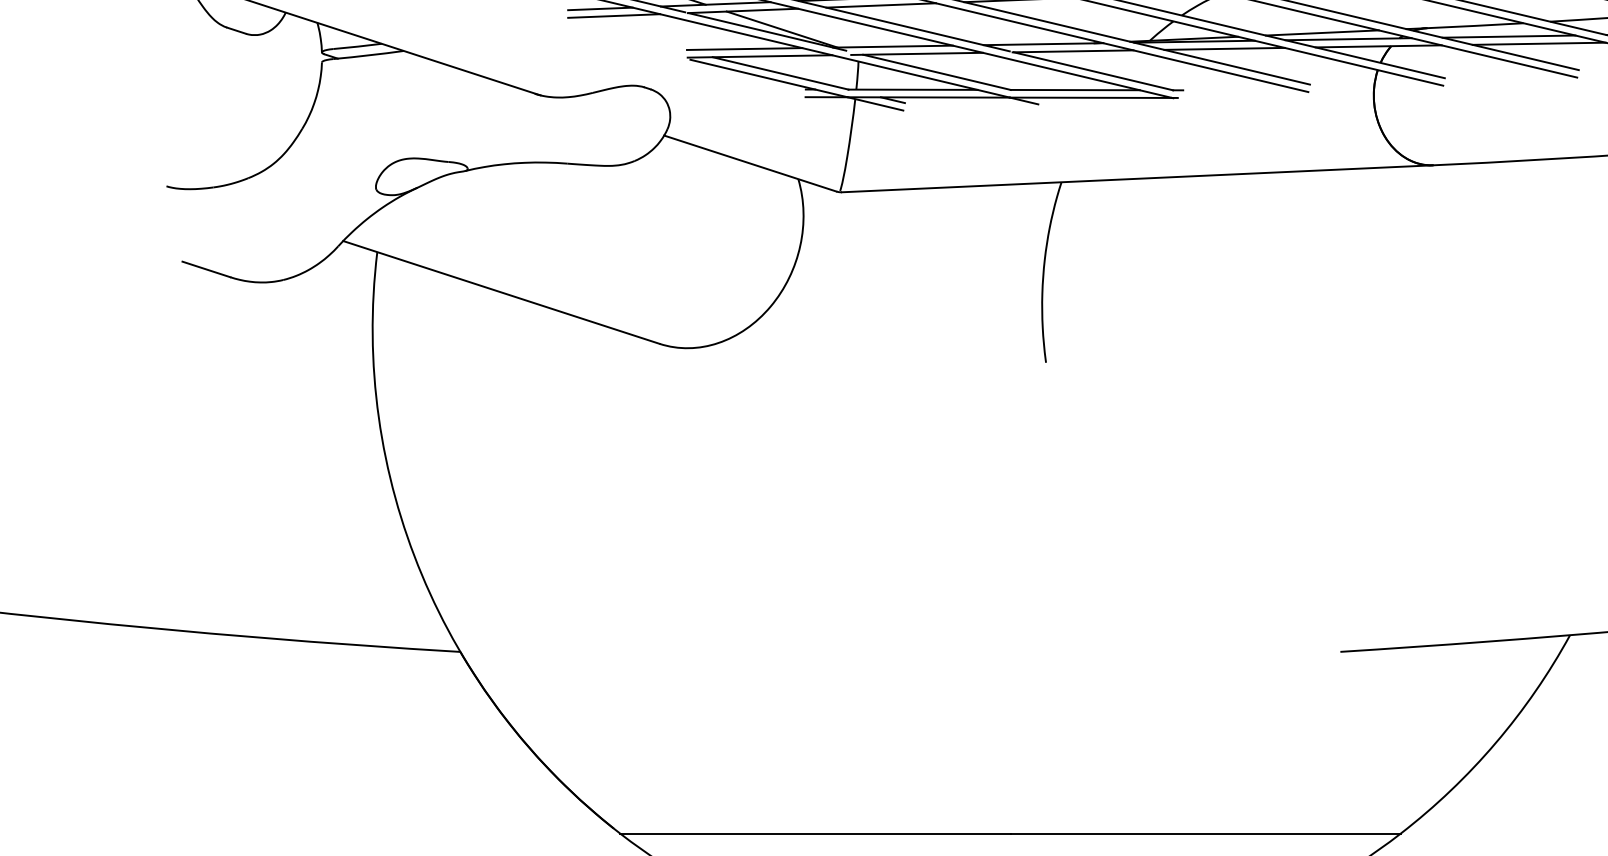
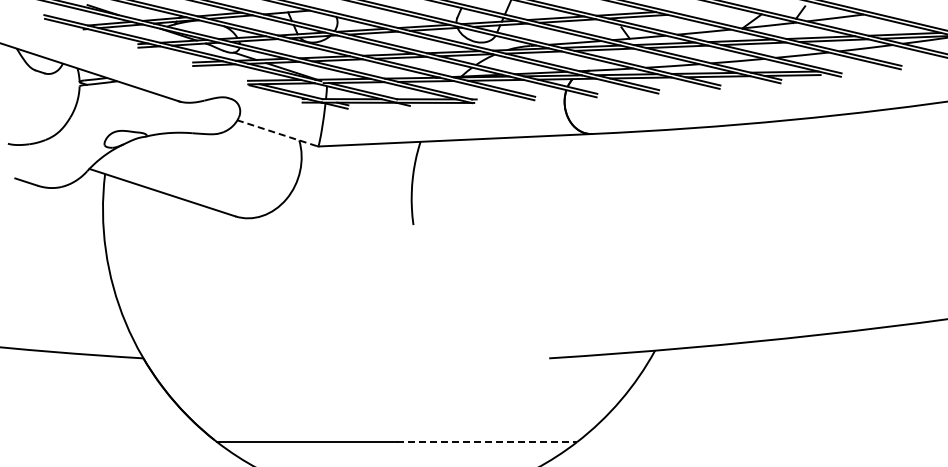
line: (751, 164) -> (277, 133), solid -> dashed
line: (1206, 834) -> (487, 442), solid -> dashed

